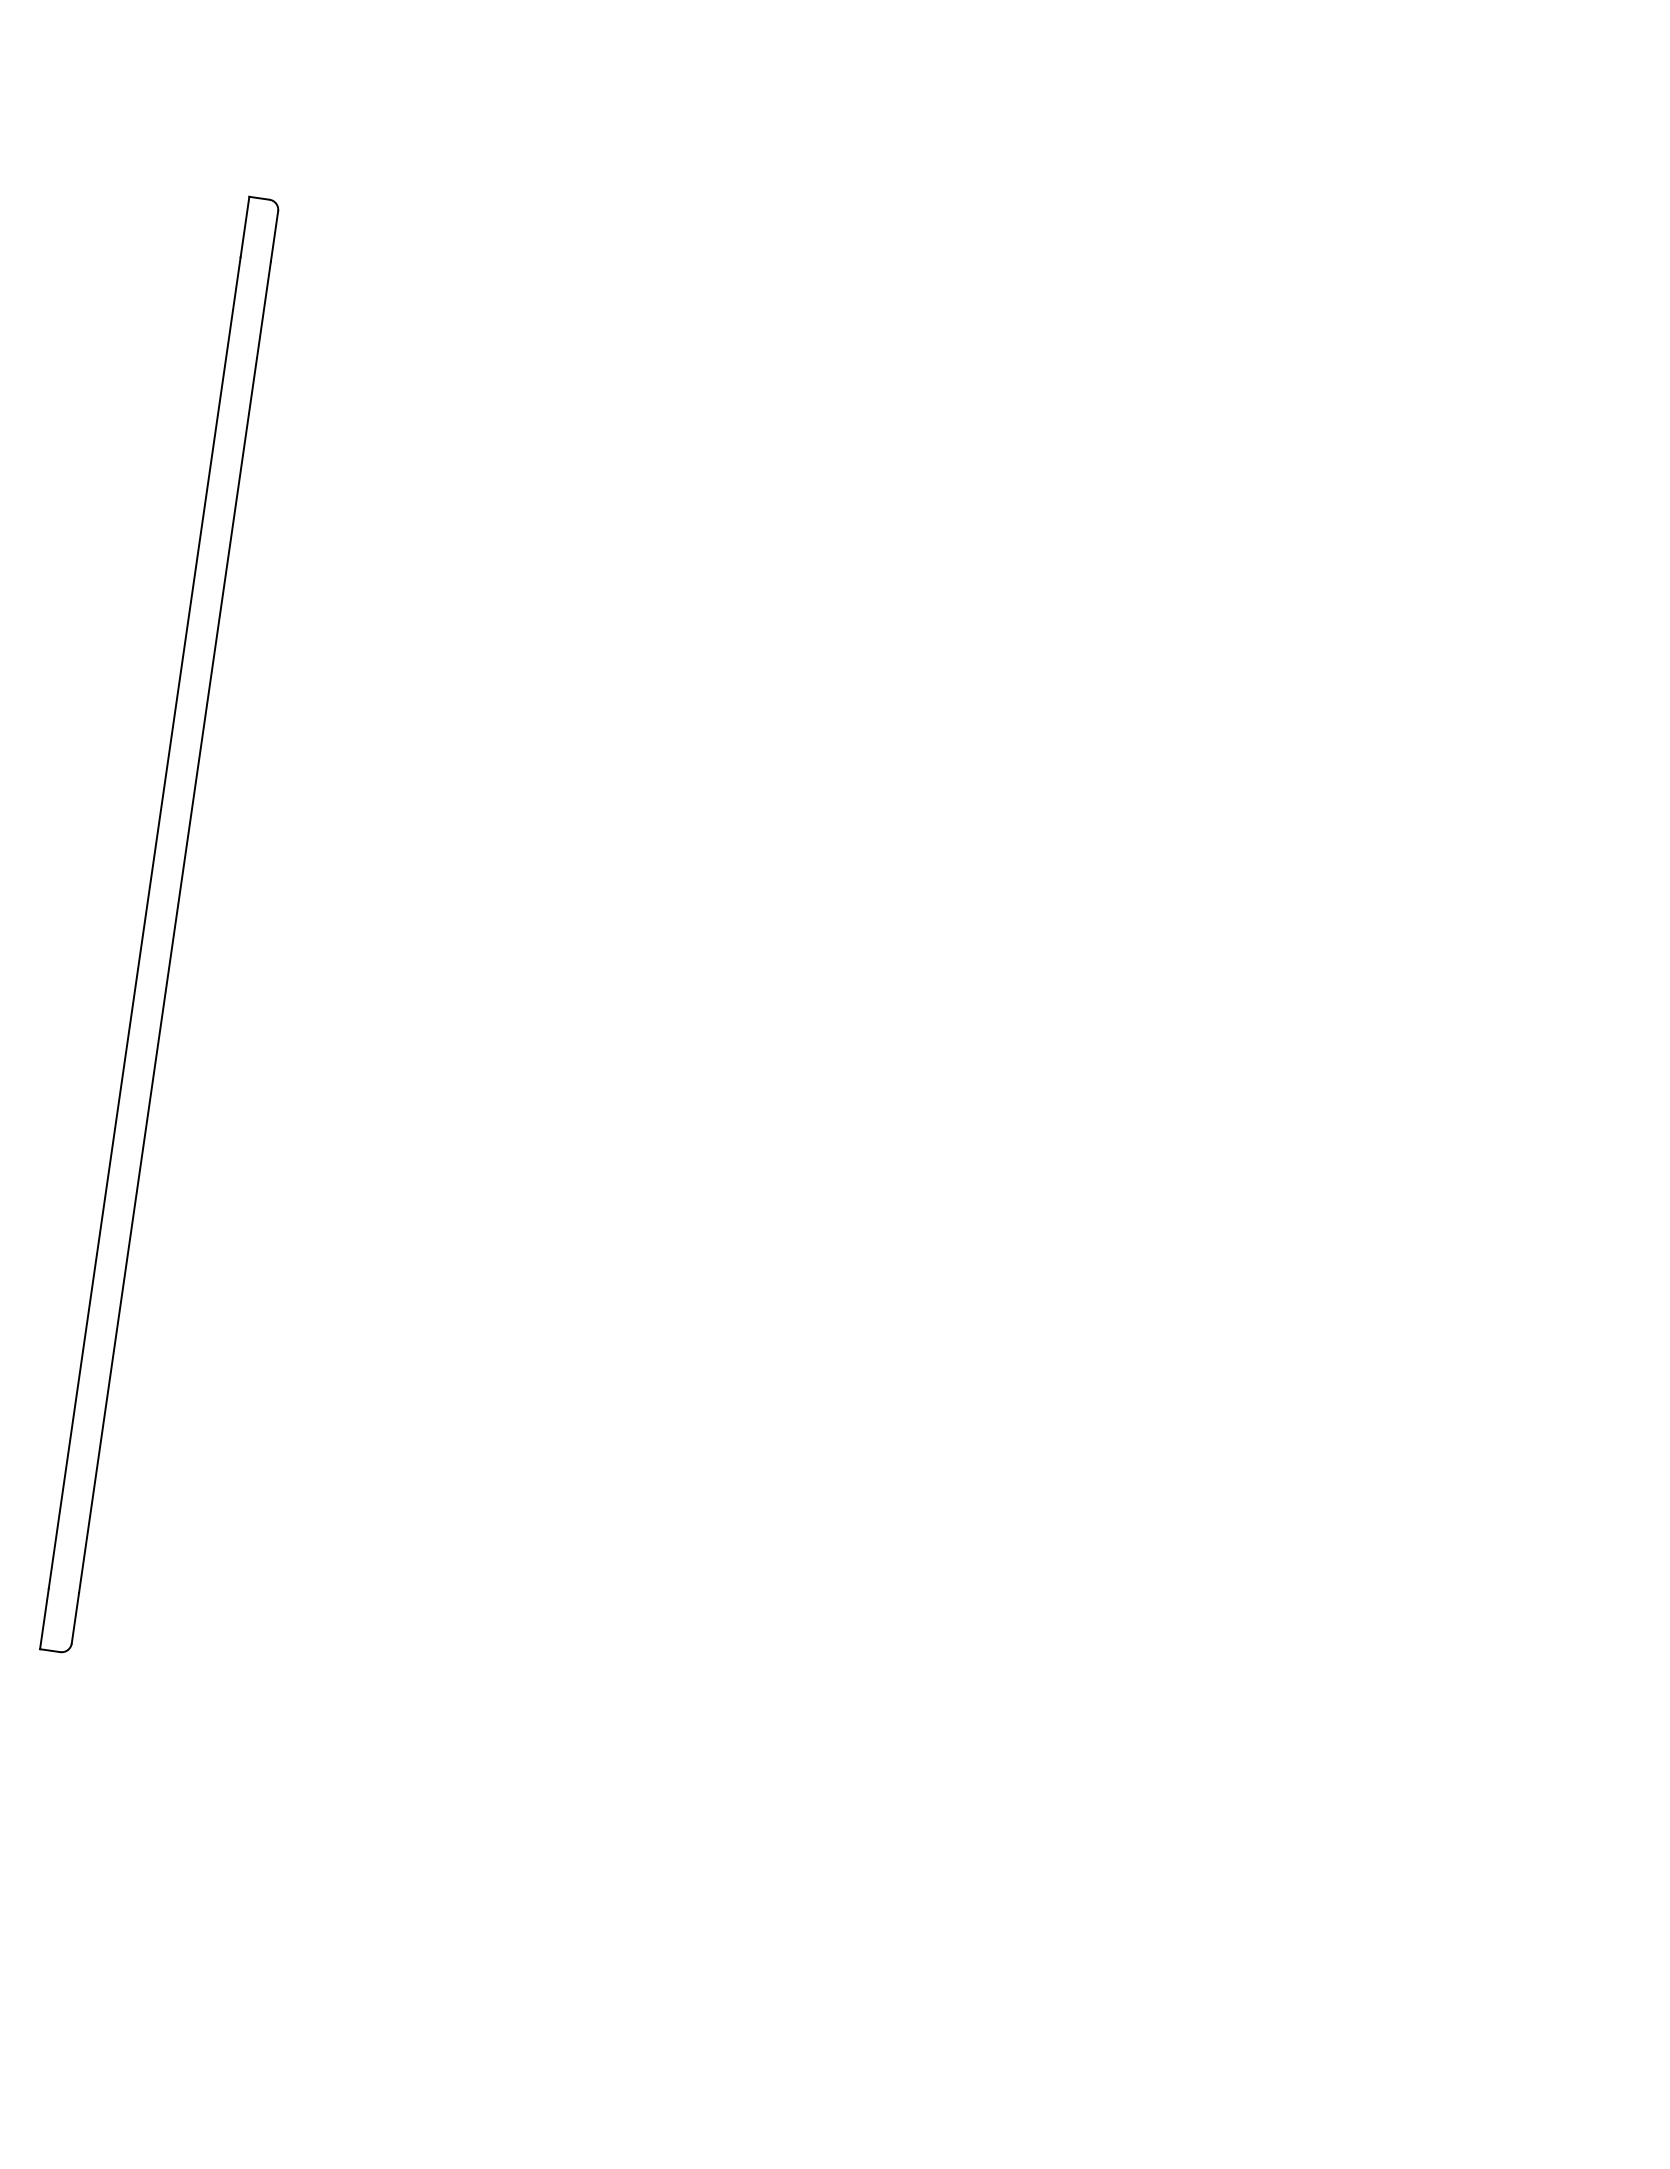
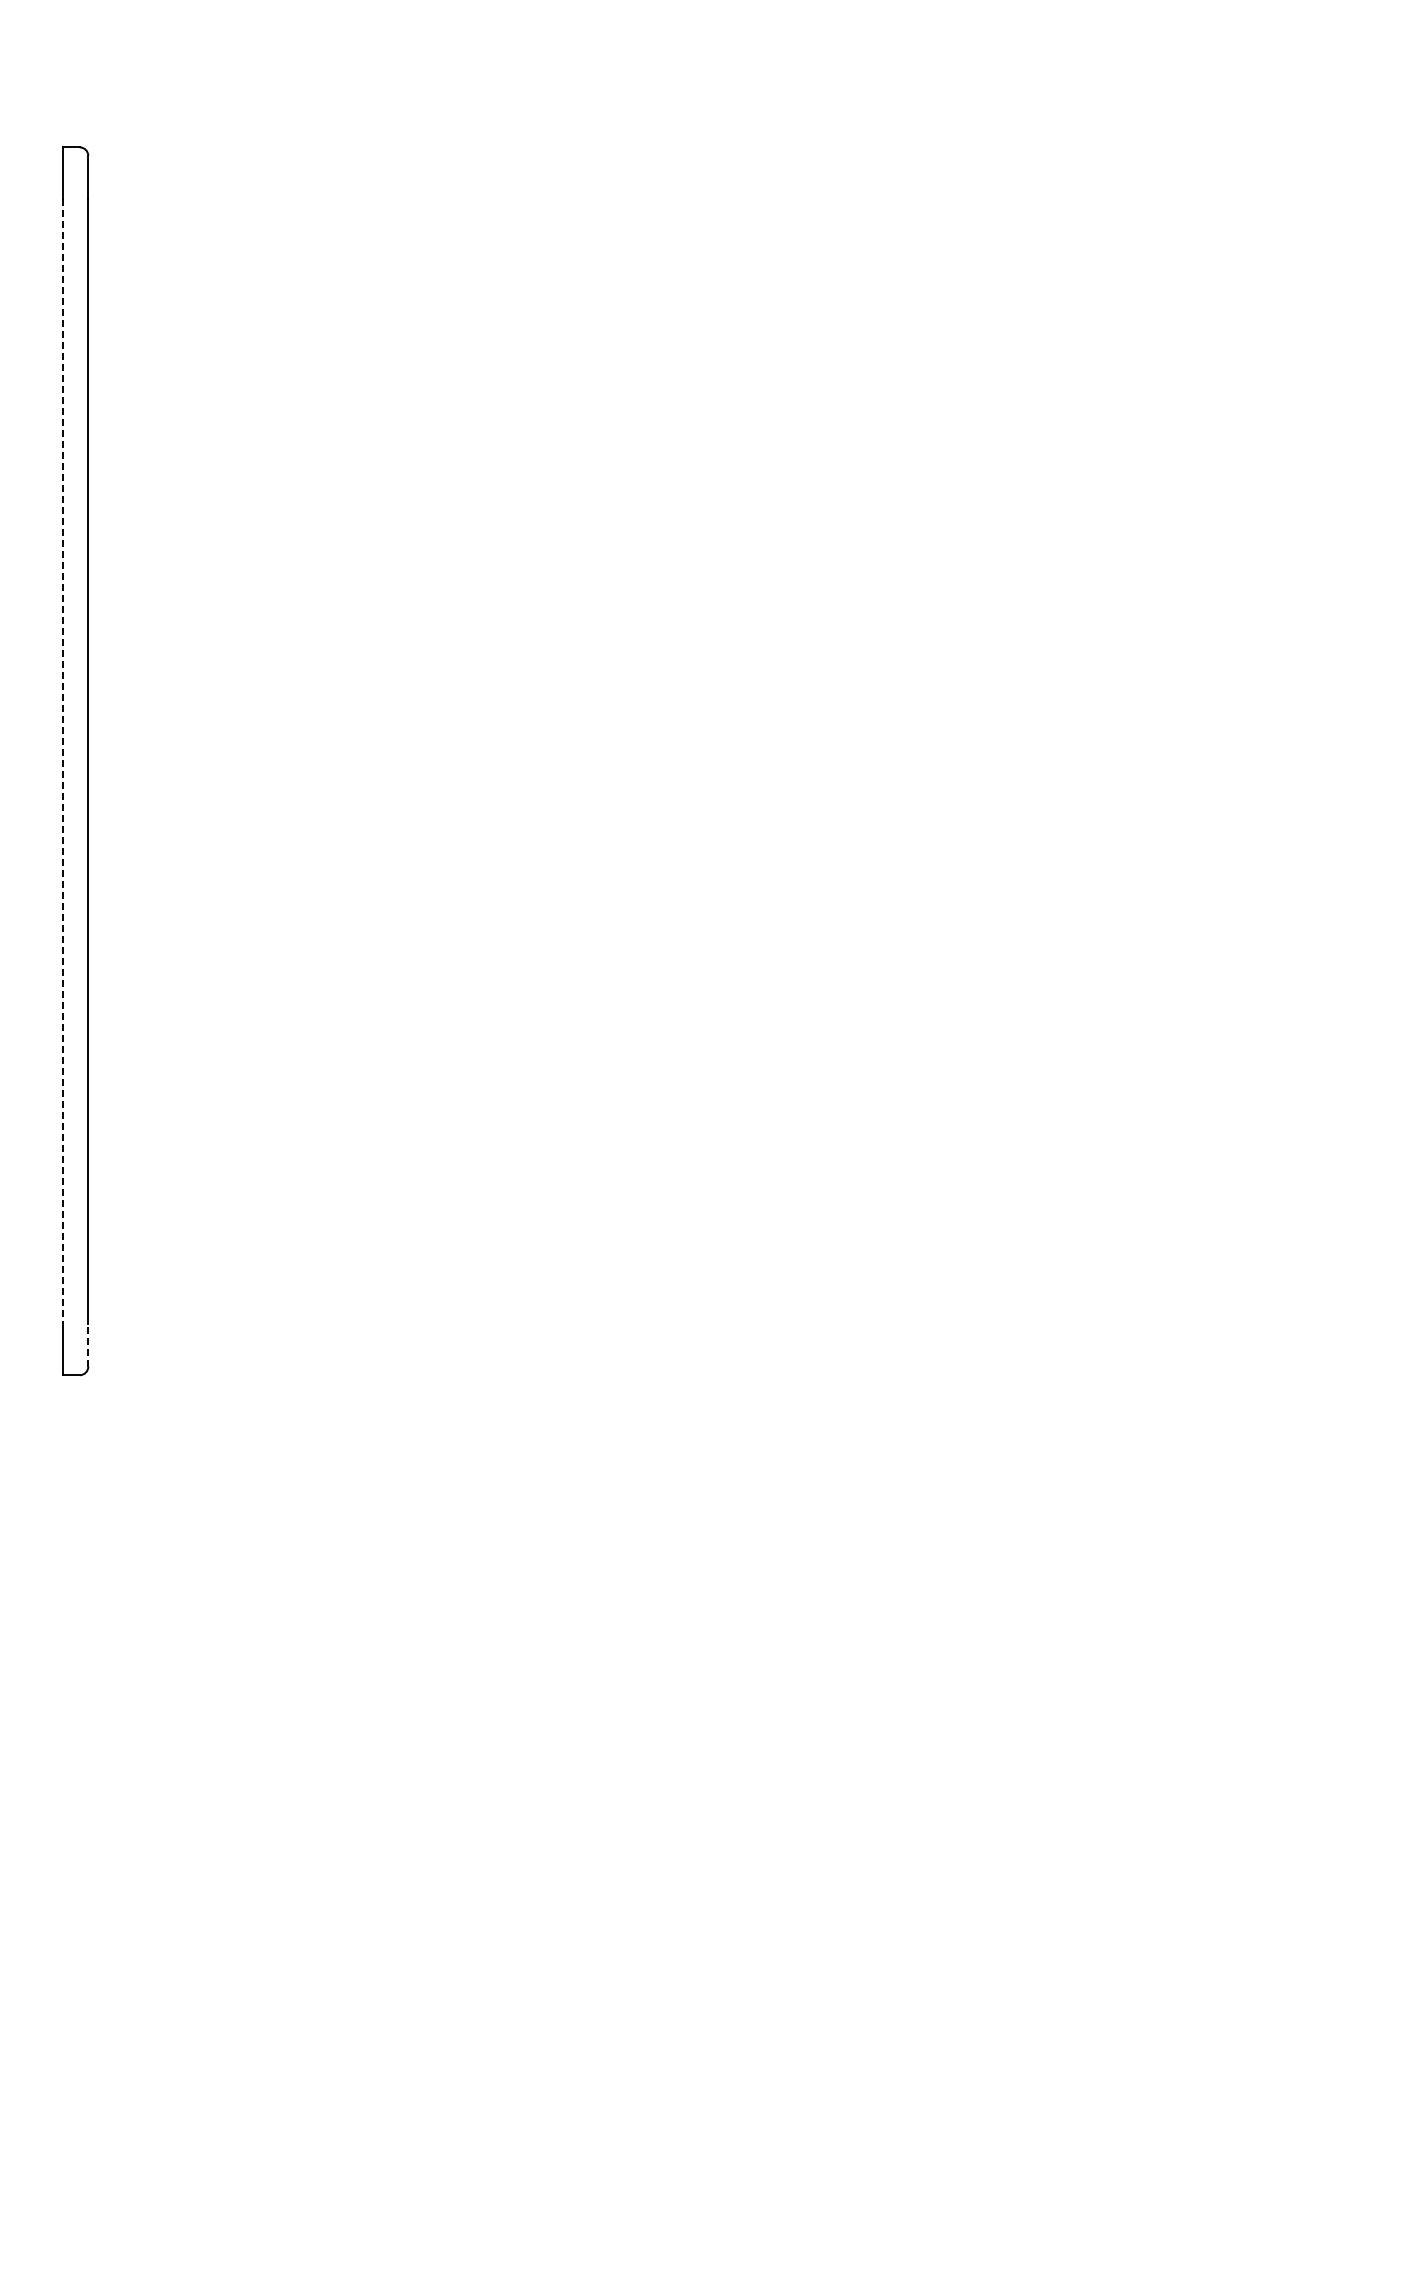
line: (144, 923) -> (62, 761), solid -> dashed
line: (75, 1617) -> (88, 1344), solid -> dashed

